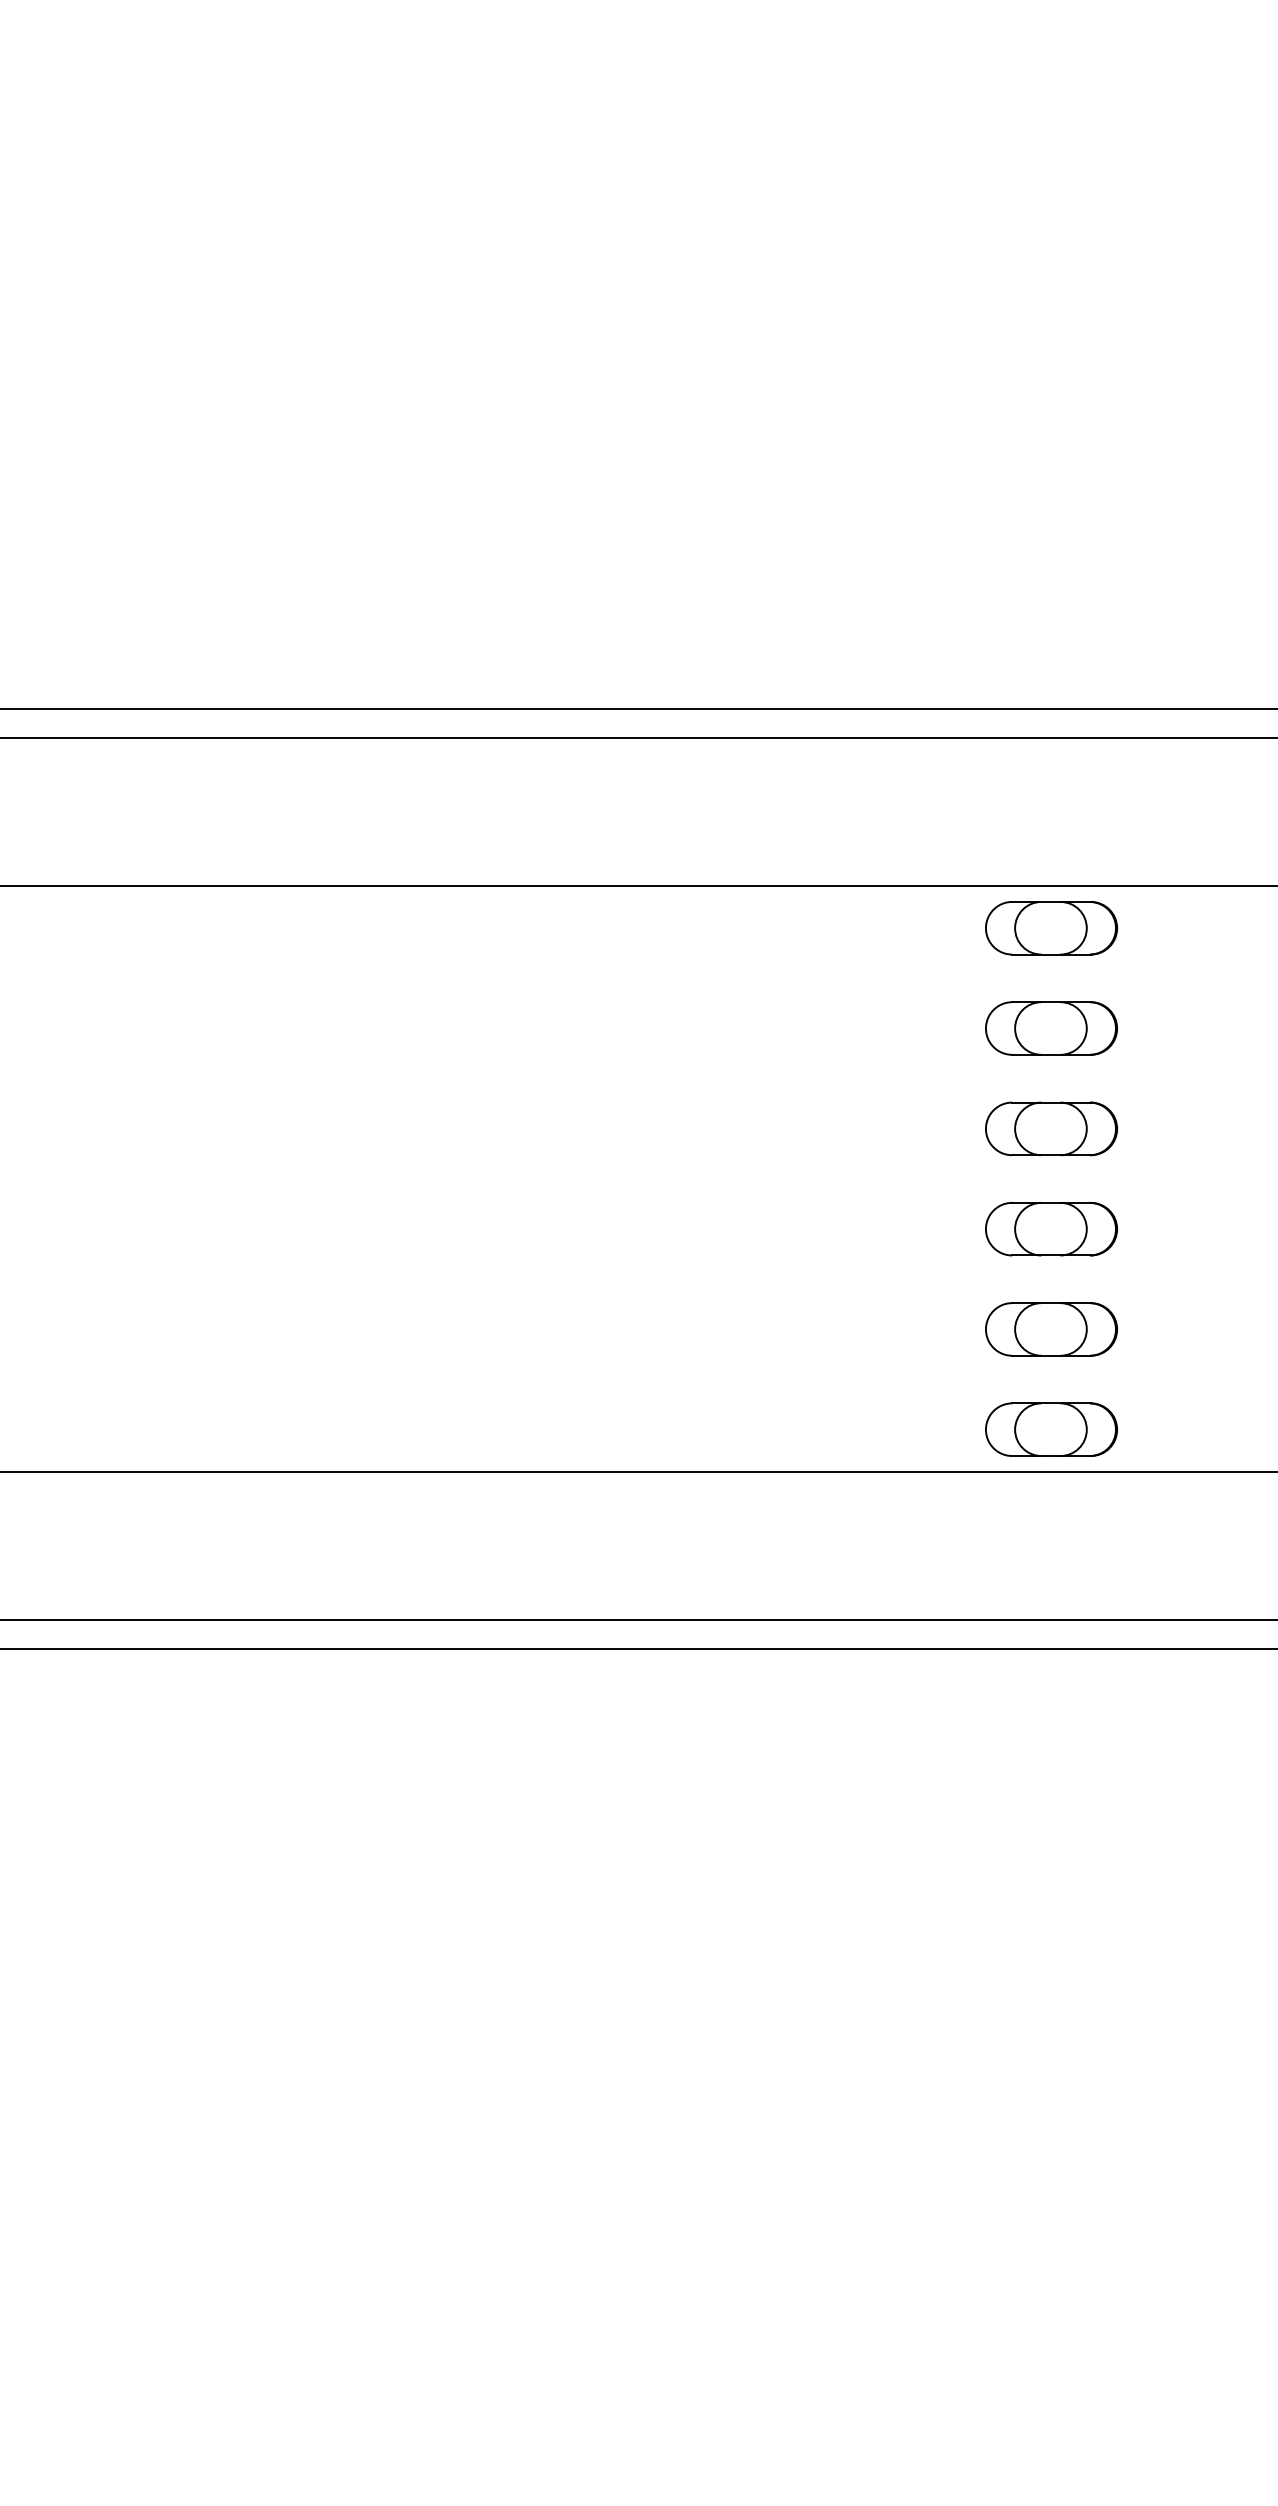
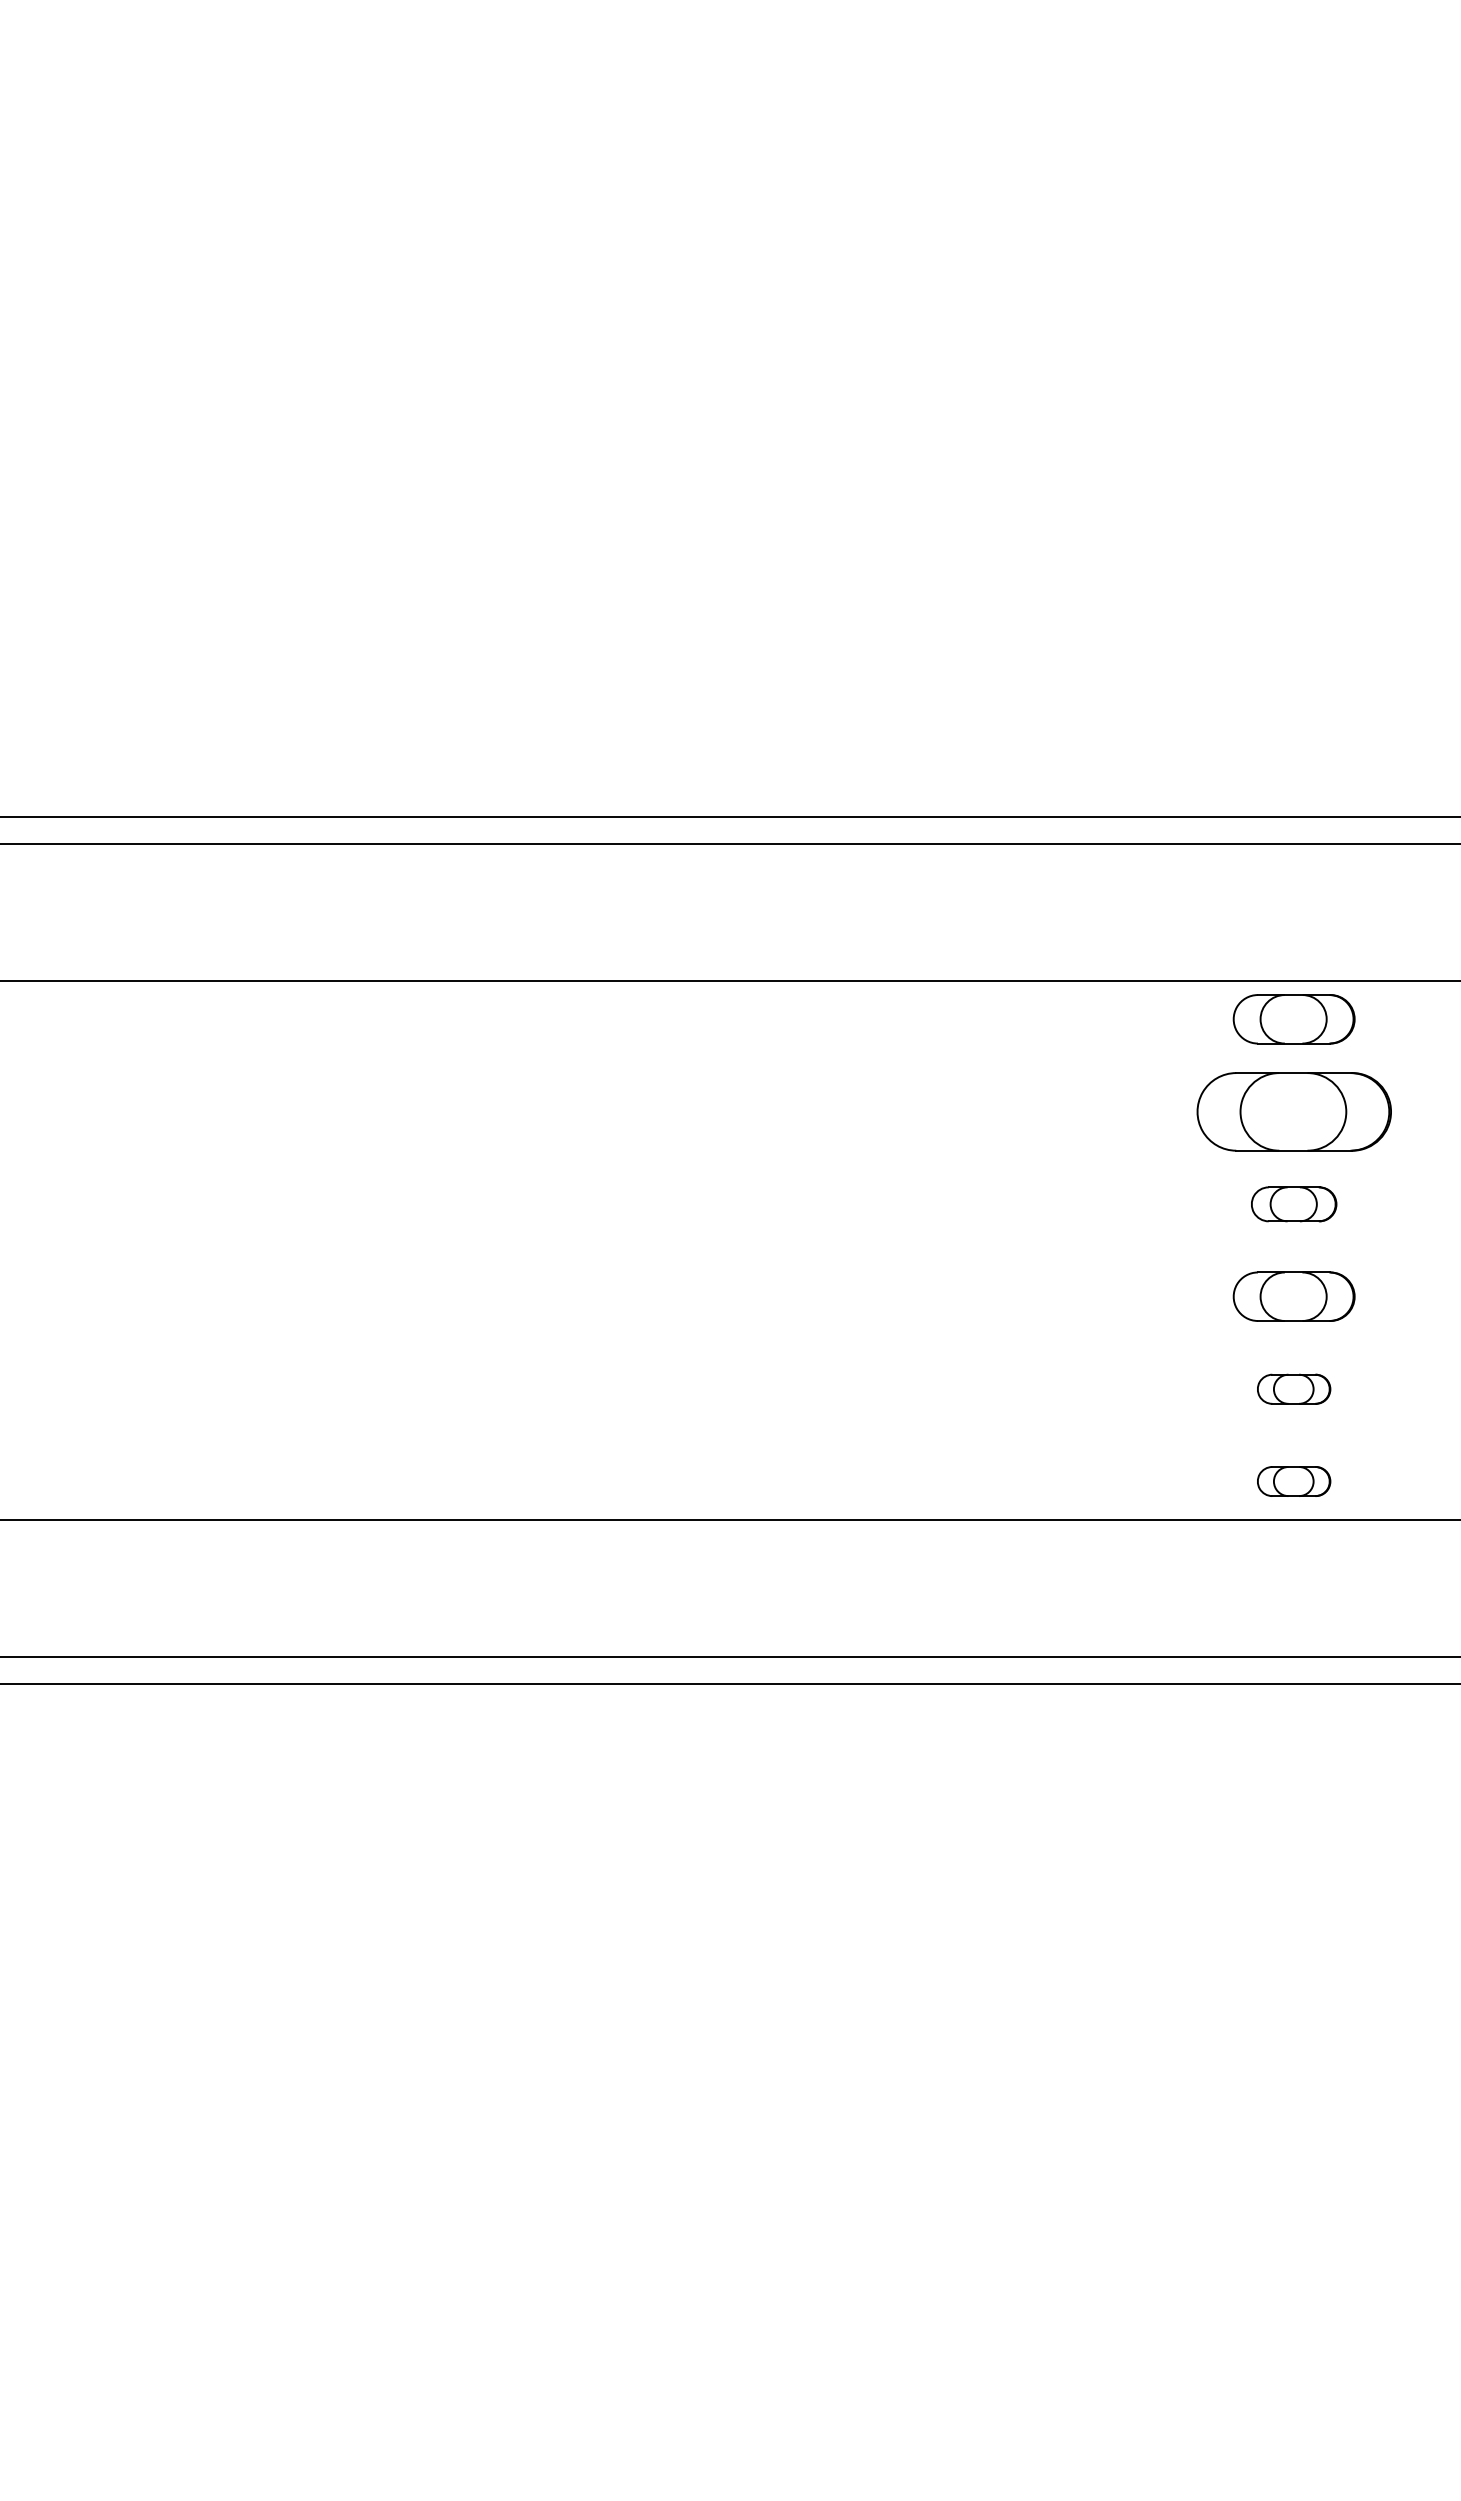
part: (1050, 1028) -> (1293, 1111), size x1.6
part: (1050, 1129) -> (1293, 1204), size x0.7
part: (1050, 1329) -> (1293, 1389), size x0.6
part: (1050, 1429) -> (1293, 1481), size x0.6

